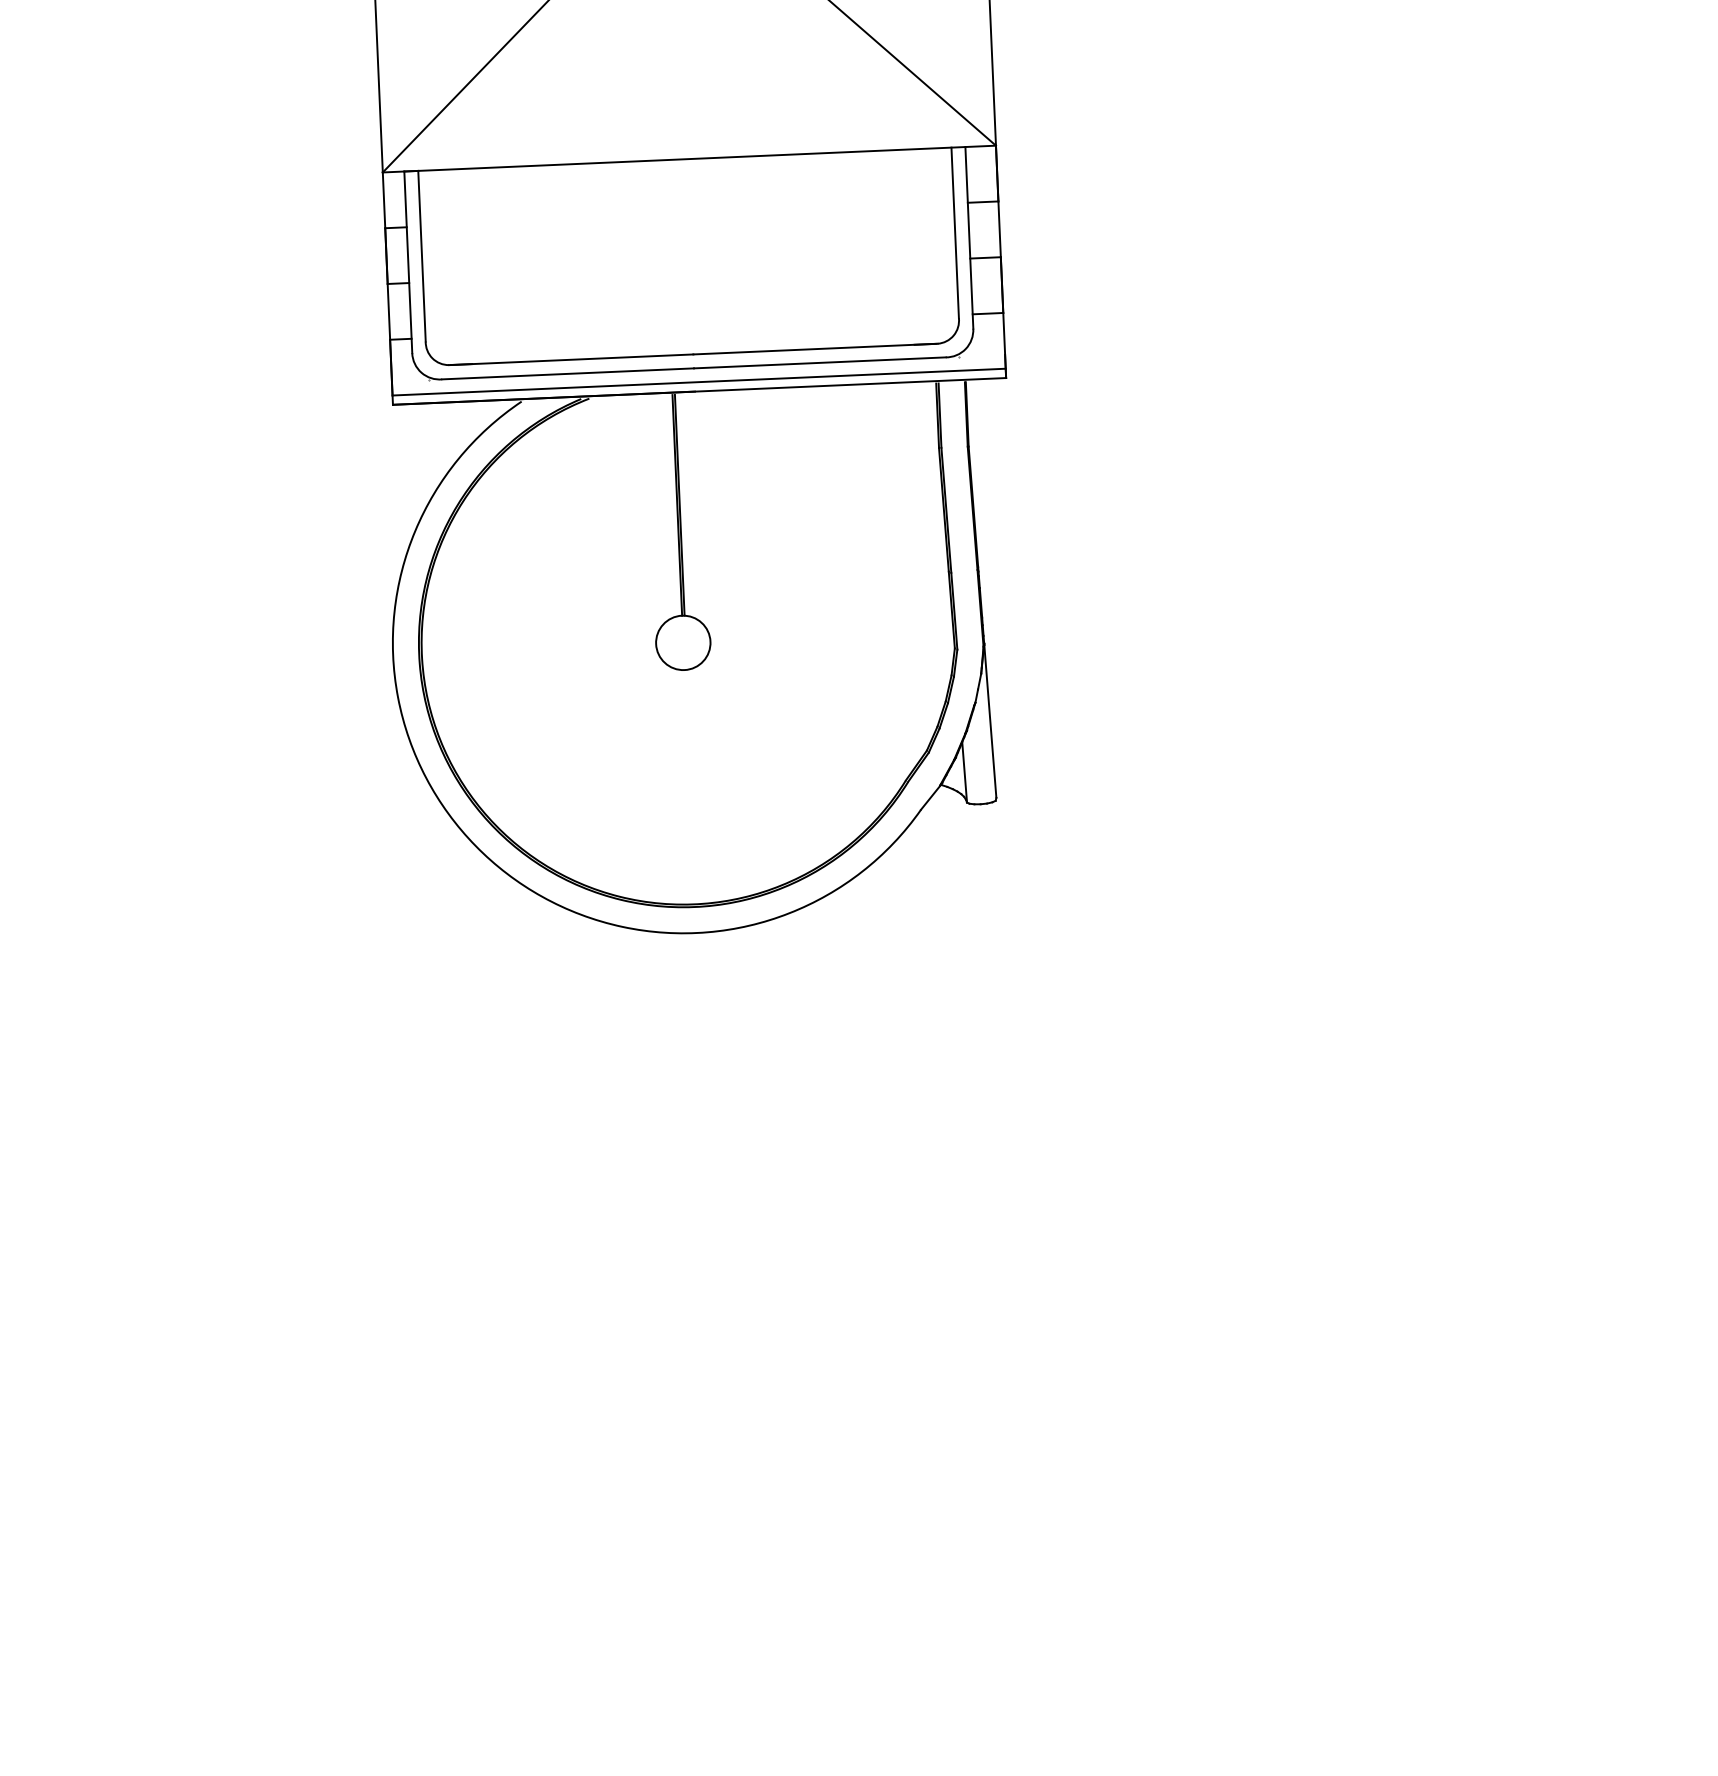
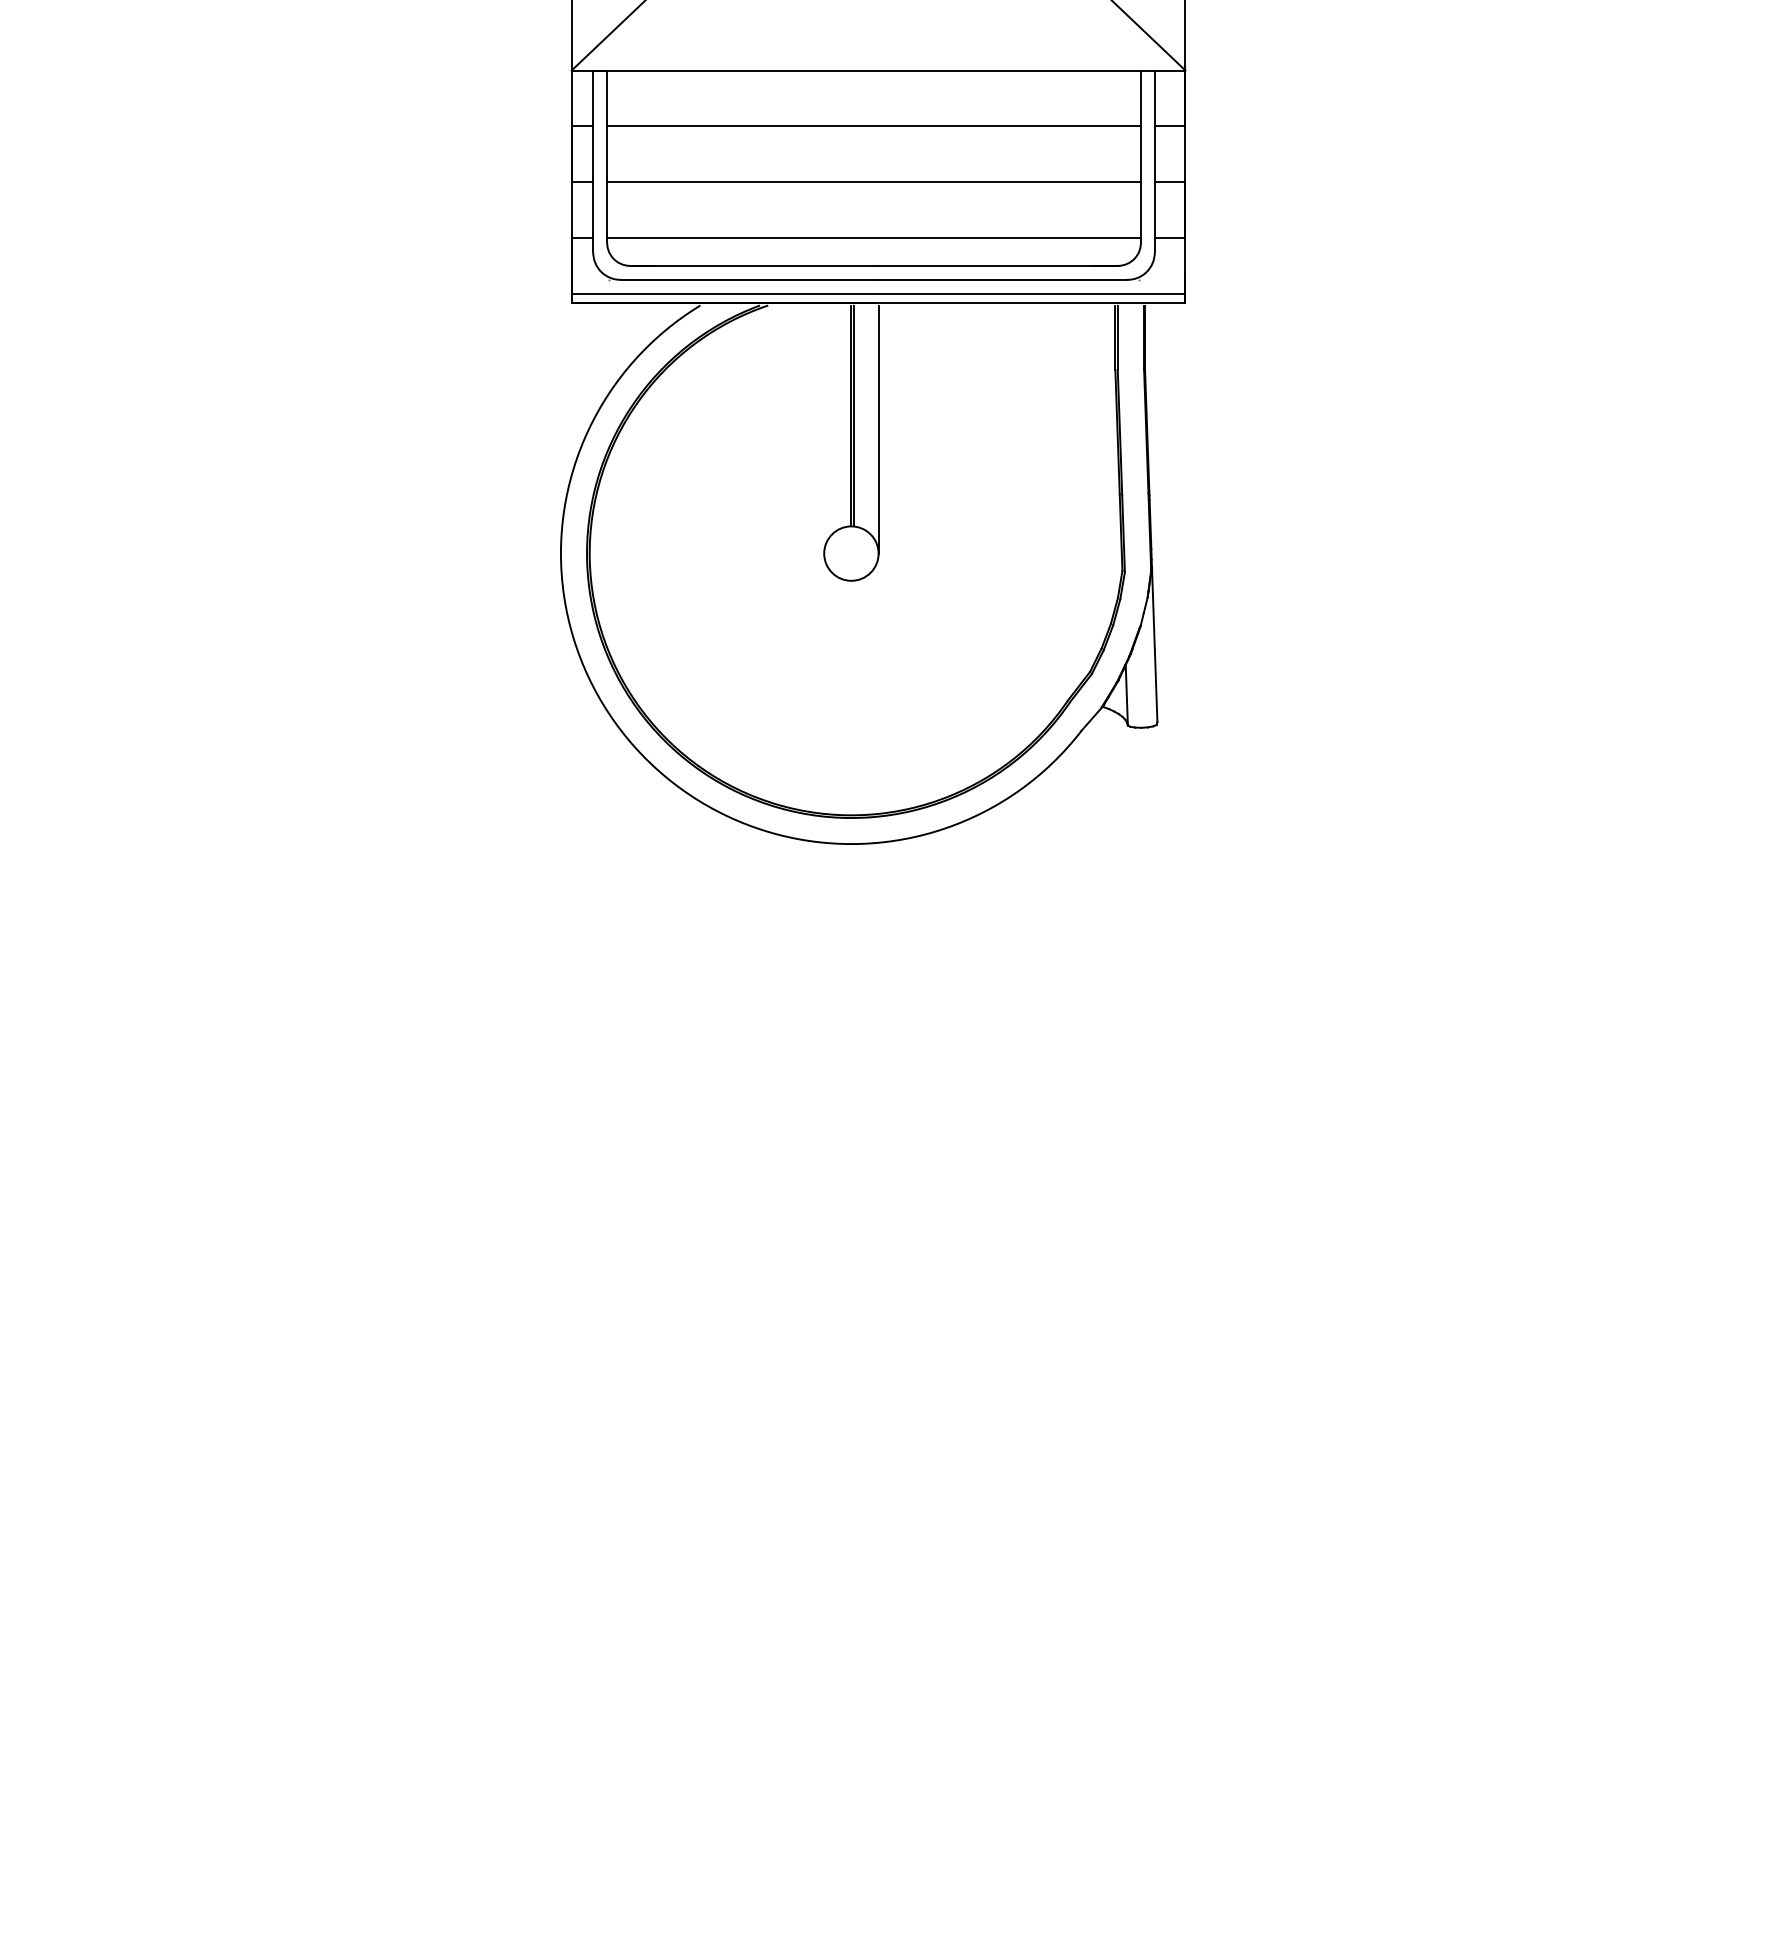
line: (686, 215) -> (873, 126), added
line: (689, 271) -> (873, 182), added
line: (691, 326) -> (873, 237), added
line: (704, 517) -> (878, 429), added

